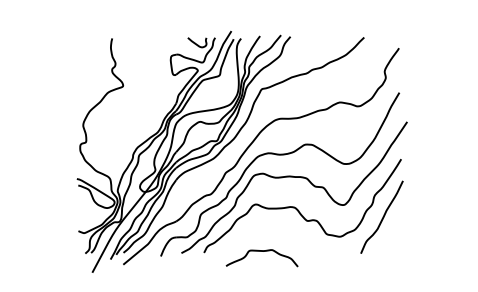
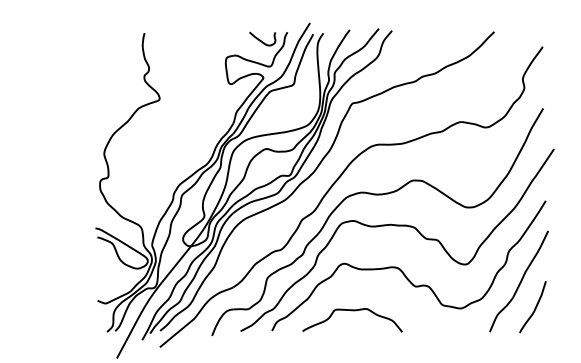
curve: (393, 235) -> (535, 306), added
curve: (261, 251) -> (351, 310), moved

